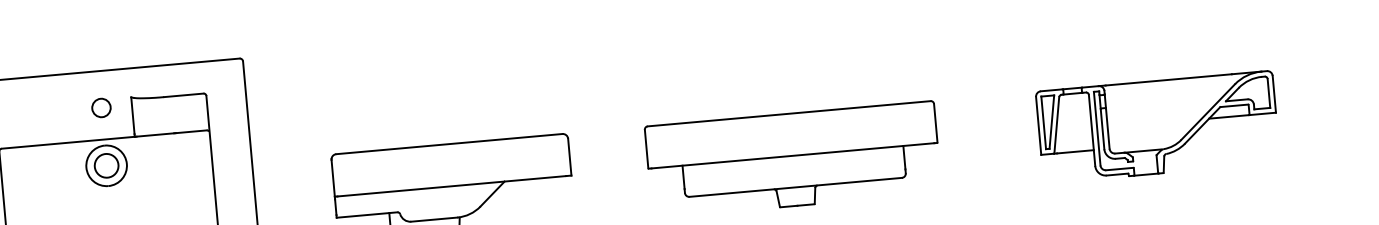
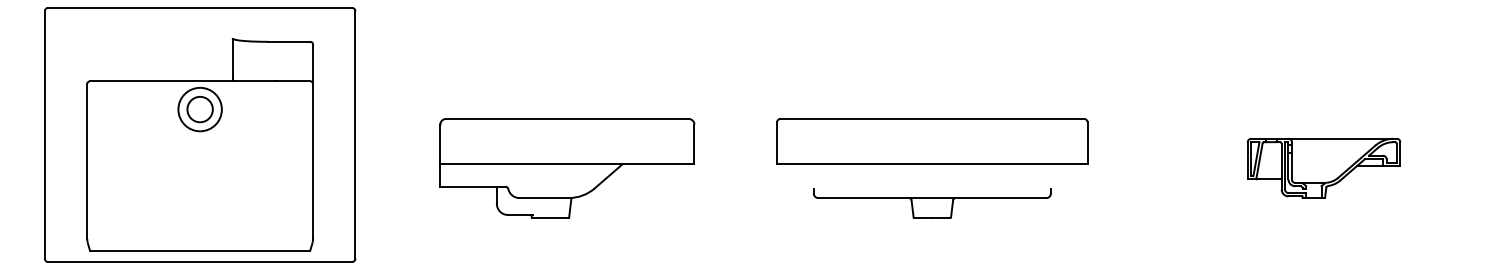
circle: (100, 108) -> (199, 47), removed
part: (1157, 127) -> (1323, 168), size x0.6
line: (903, 157) -> (1050, 176), removed
line: (683, 177) -> (813, 176), removed

